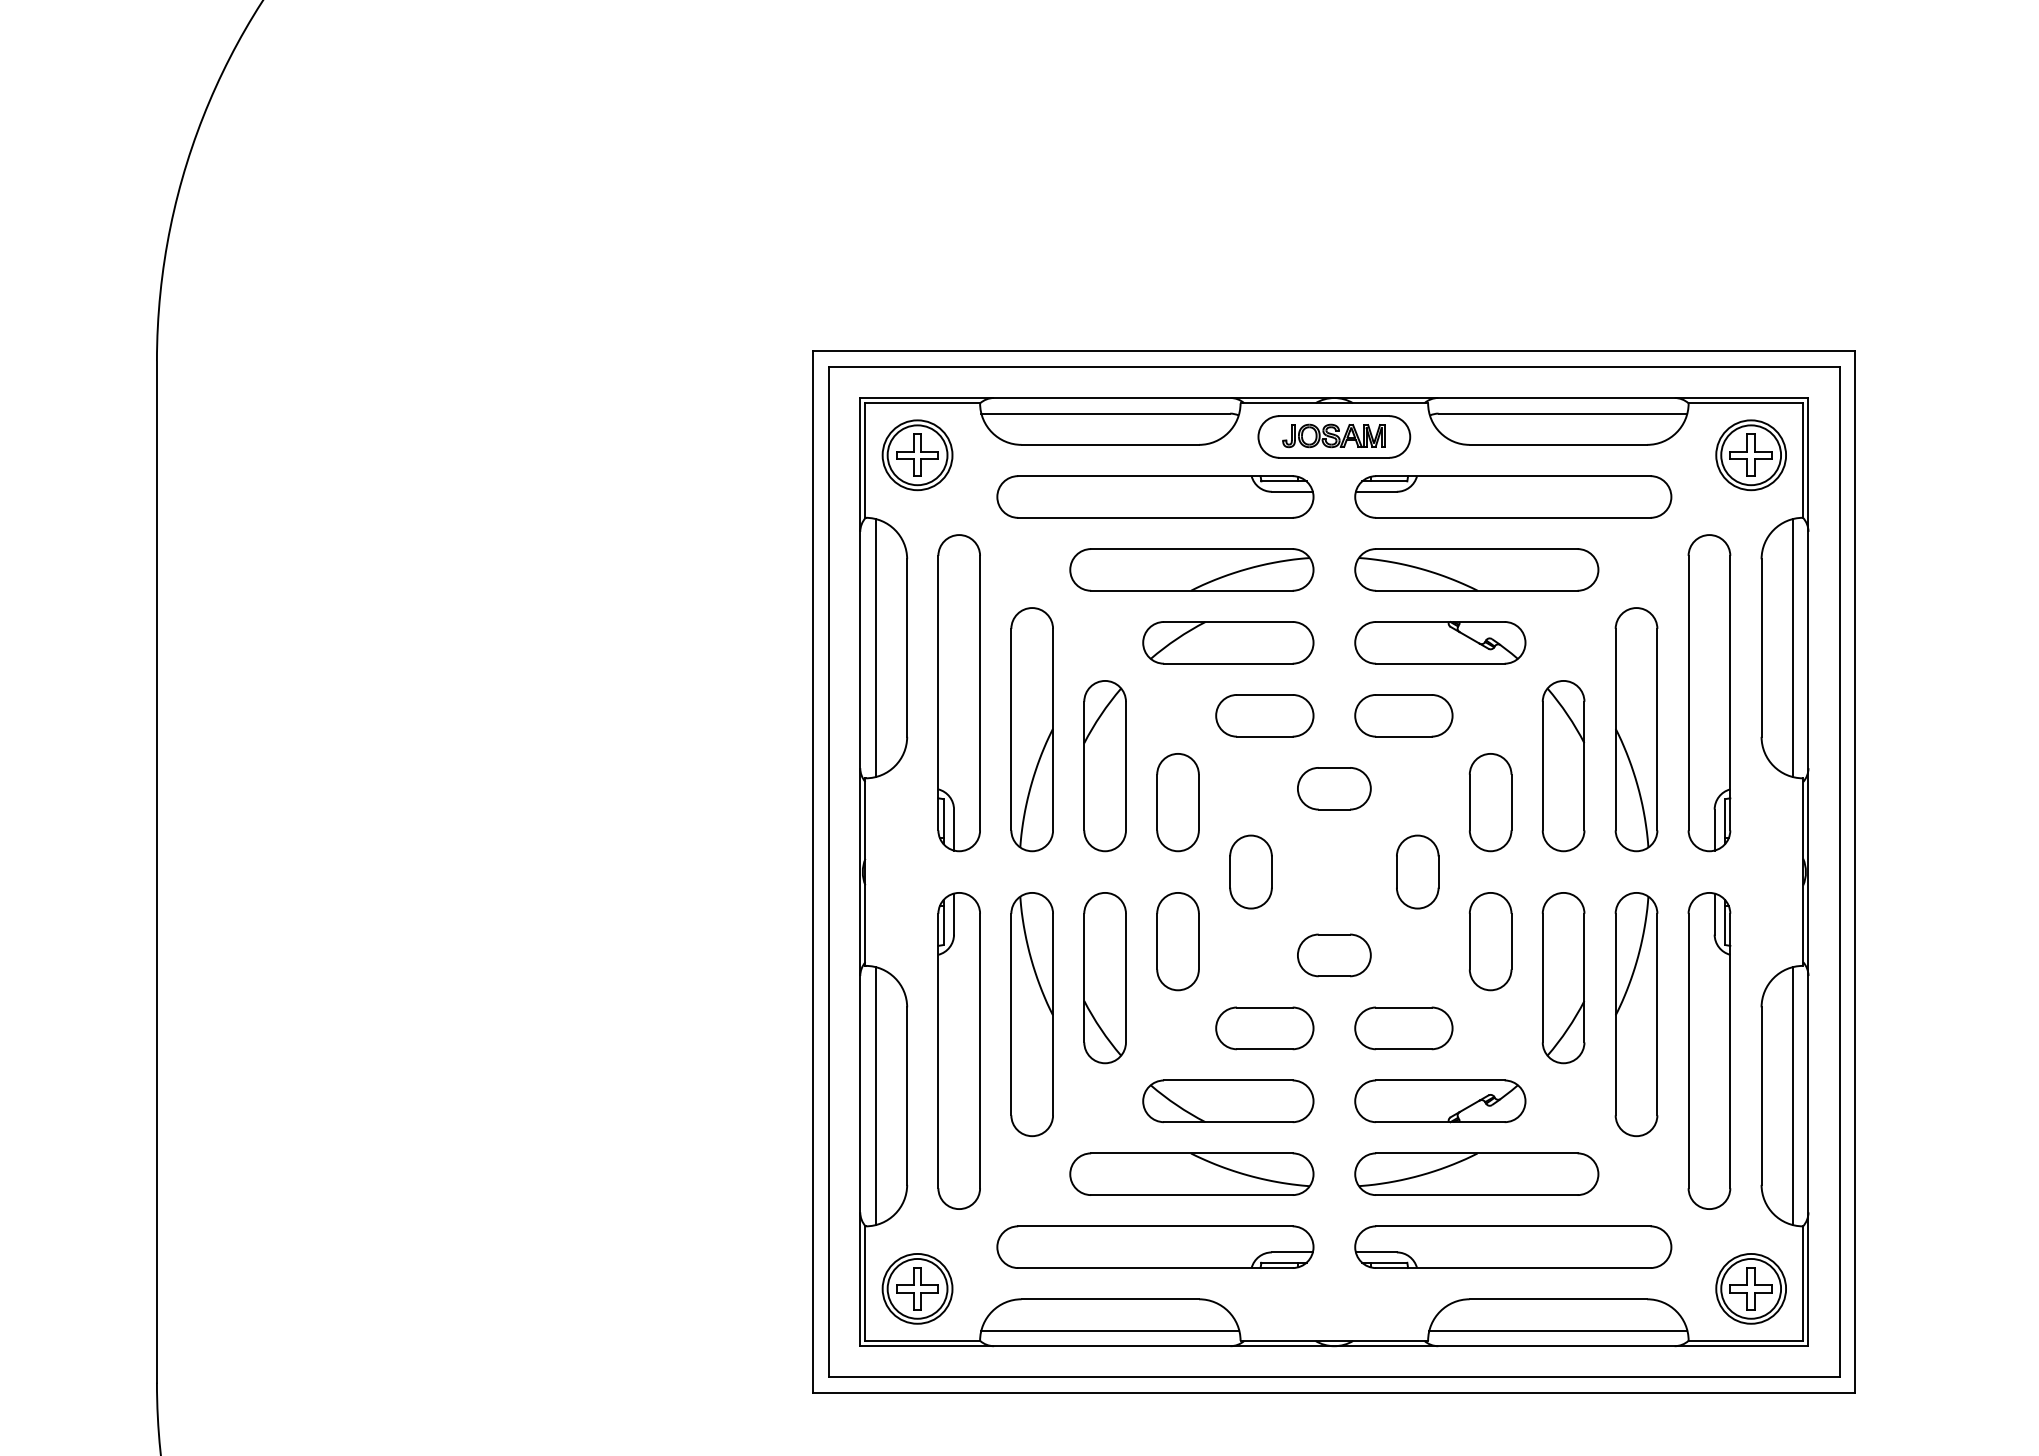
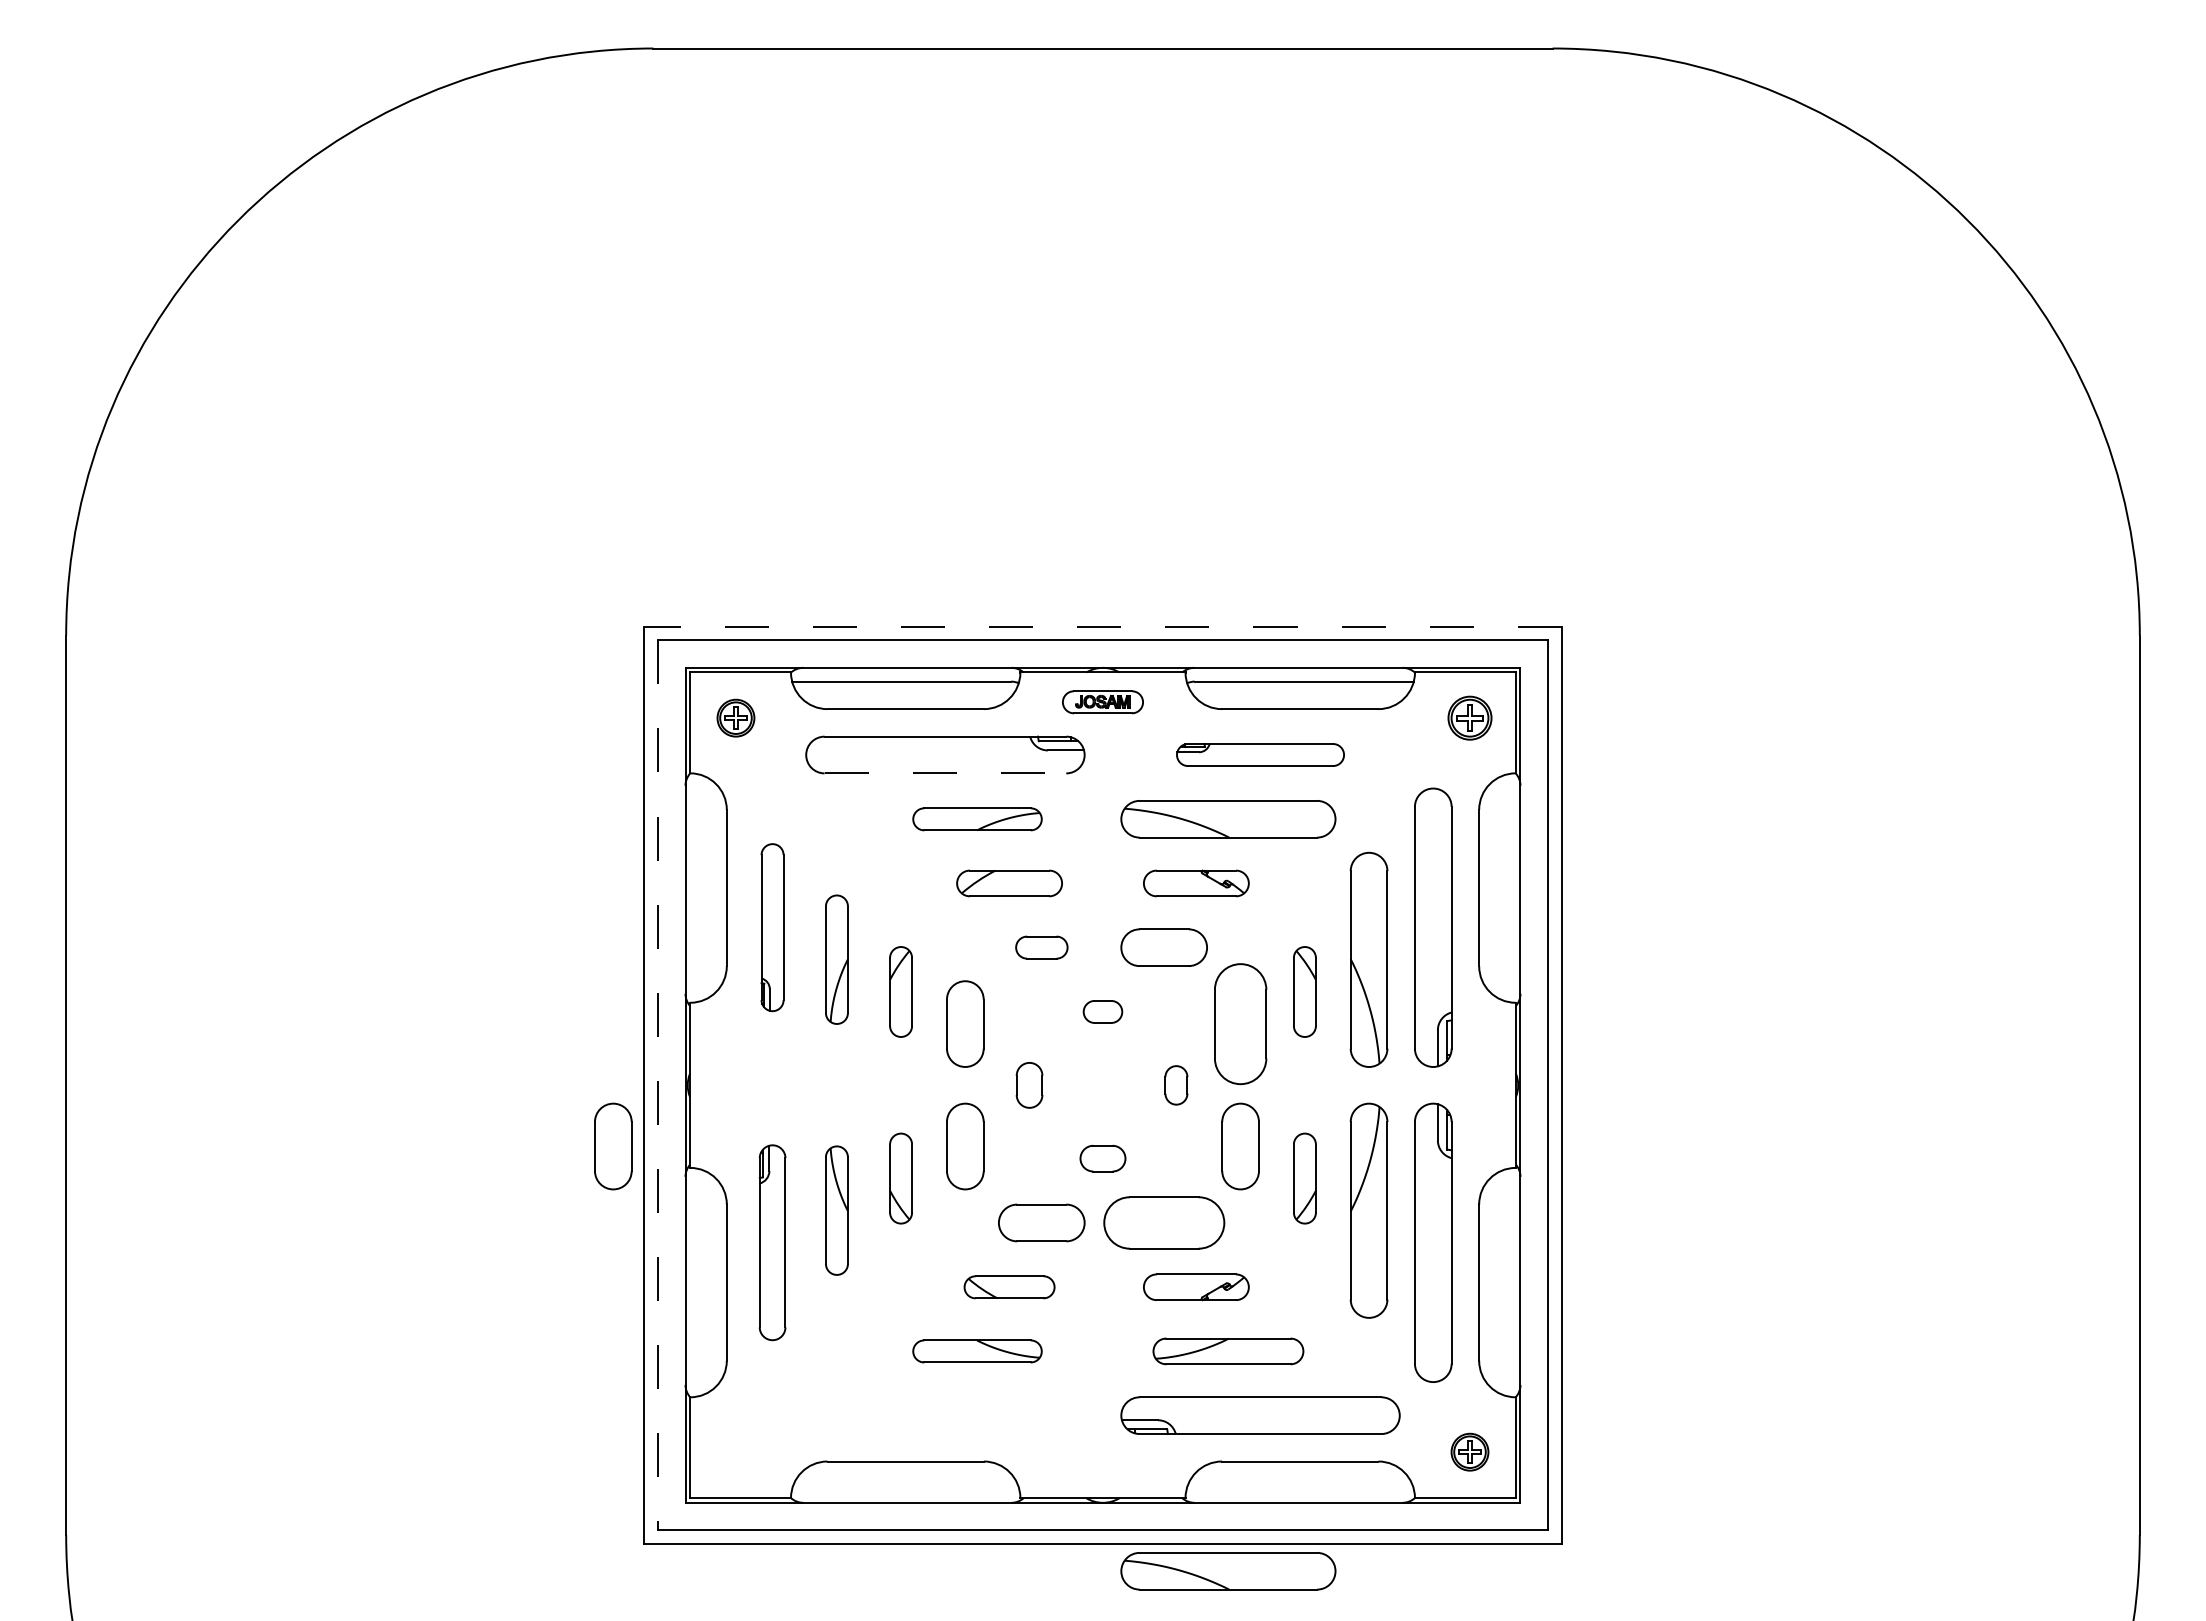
line: (1334, 351) -> (1103, 626), solid -> dashed
part: (1333, 437) -> (1102, 702), size x0.6
part: (917, 454) -> (735, 717), size x0.6
part: (1750, 454) -> (1469, 717), size x0.7
part: (1513, 496) -> (1260, 754), size x0.6
line: (1155, 517) -> (945, 773), solid -> dashed
part: (1191, 570) -> (977, 819), size x0.6
part: (1228, 642) -> (1009, 883), size x0.7
part: (1440, 642) -> (1196, 883), size x0.7
line: (876, 647) -> (699, 887), removed
line: (1792, 647) -> (1506, 887), removed
part: (959, 692) -> (772, 927), size x0.6
part: (1264, 715) -> (1041, 947), size x0.6
part: (1031, 729) -> (836, 959), size x0.6
part: (1104, 765) -> (900, 991), size x0.6
part: (1563, 765) -> (1304, 991), size x0.6
part: (1333, 788) -> (1102, 1011), size x0.6
part: (1490, 801) -> (1240, 1023), size x1.4
line: (828, 872) -> (657, 1085), solid -> dashed
part: (1250, 872) -> (1029, 1085), size x0.7
part: (1417, 872) -> (1176, 1085), size x0.6
part: (778, 941) -> (613, 1146), added
part: (1333, 955) -> (1102, 1158), size x0.7
part: (1104, 977) -> (900, 1178), size x0.6
part: (1563, 977) -> (1304, 1178), size x0.6
part: (1031, 1014) -> (836, 1210), size x0.6
part: (1403, 1027) -> (1163, 1222), size x1.4
part: (959, 1050) -> (772, 1242), size x0.7
line: (876, 1095) -> (699, 1282), removed
line: (1792, 1095) -> (1506, 1282), removed
part: (1228, 1101) -> (1009, 1287), size x0.6
part: (1440, 1101) -> (1196, 1287), size x0.7
part: (1191, 1174) -> (977, 1351), size x0.6
part: (1476, 1174) -> (1228, 1351), size x0.7
part: (1155, 1247) -> (945, 1415), removed
part: (917, 1287) -> (735, 1451), removed
part: (1750, 1287) -> (1469, 1451), size x0.6
line: (1110, 1331) -> (905, 1489), removed
line: (1557, 1331) -> (1299, 1489), removed
part: (1476, 1424) -> (1228, 1571), added

